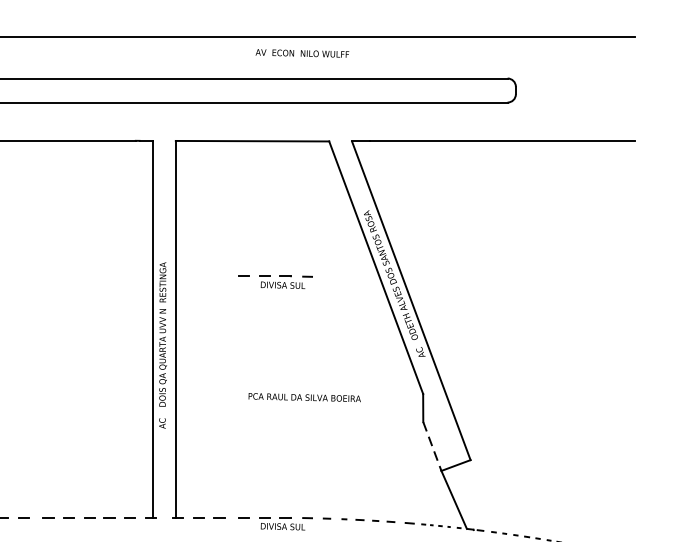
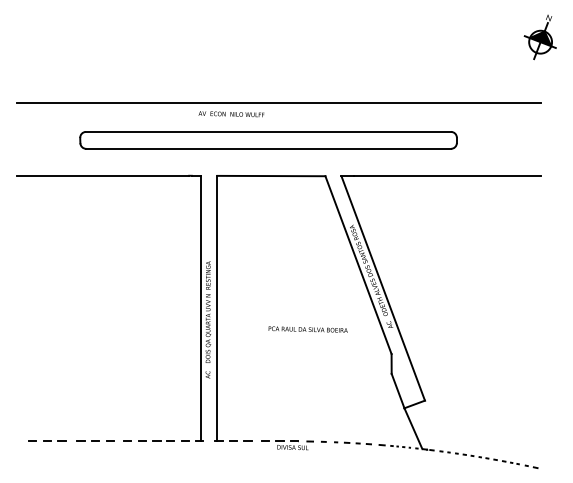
text: (302, 53) -> (231, 114), moved
part: (275, 282) -> (287, 275), removed
text: (303, 397) -> (307, 329), moved
line: (432, 447) -> (398, 391), dashed -> solid

